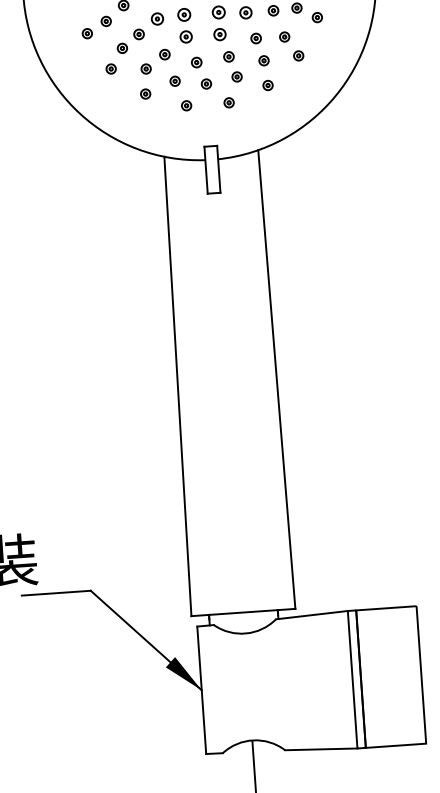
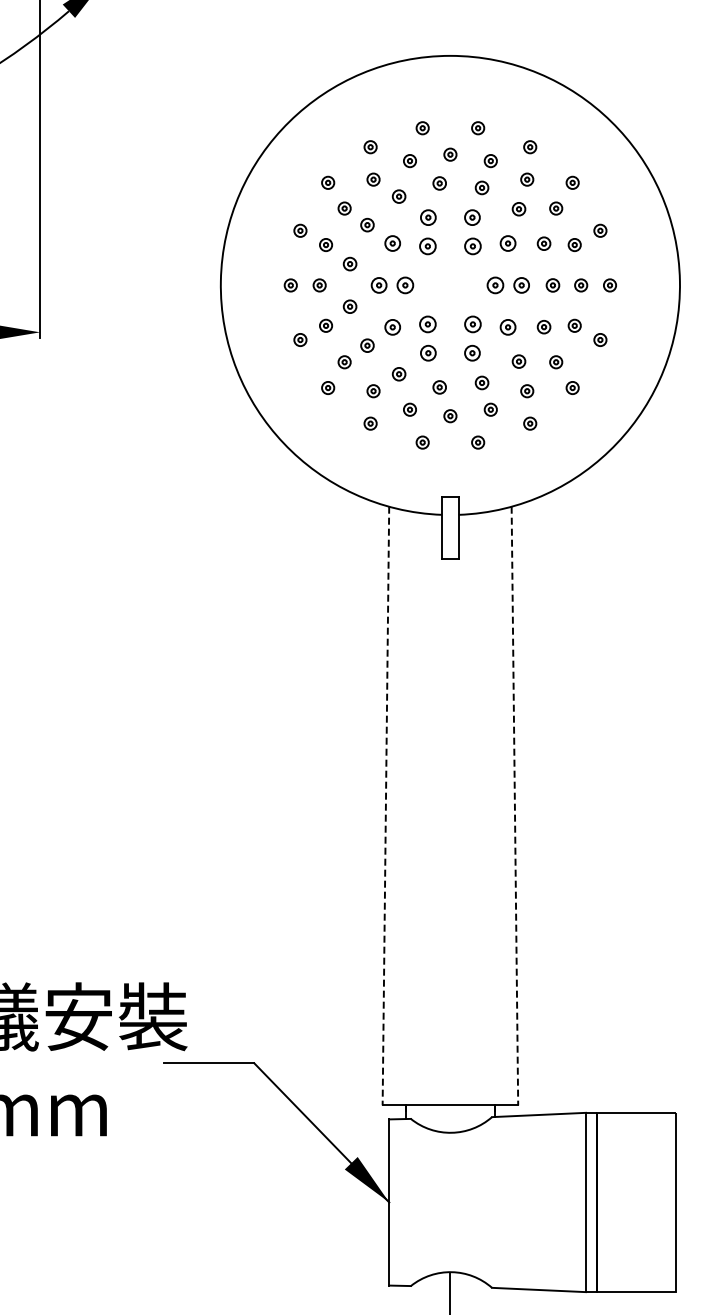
line: (276, 379) -> (514, 806), solid -> dashed
line: (177, 386) -> (385, 806), solid -> dashed

